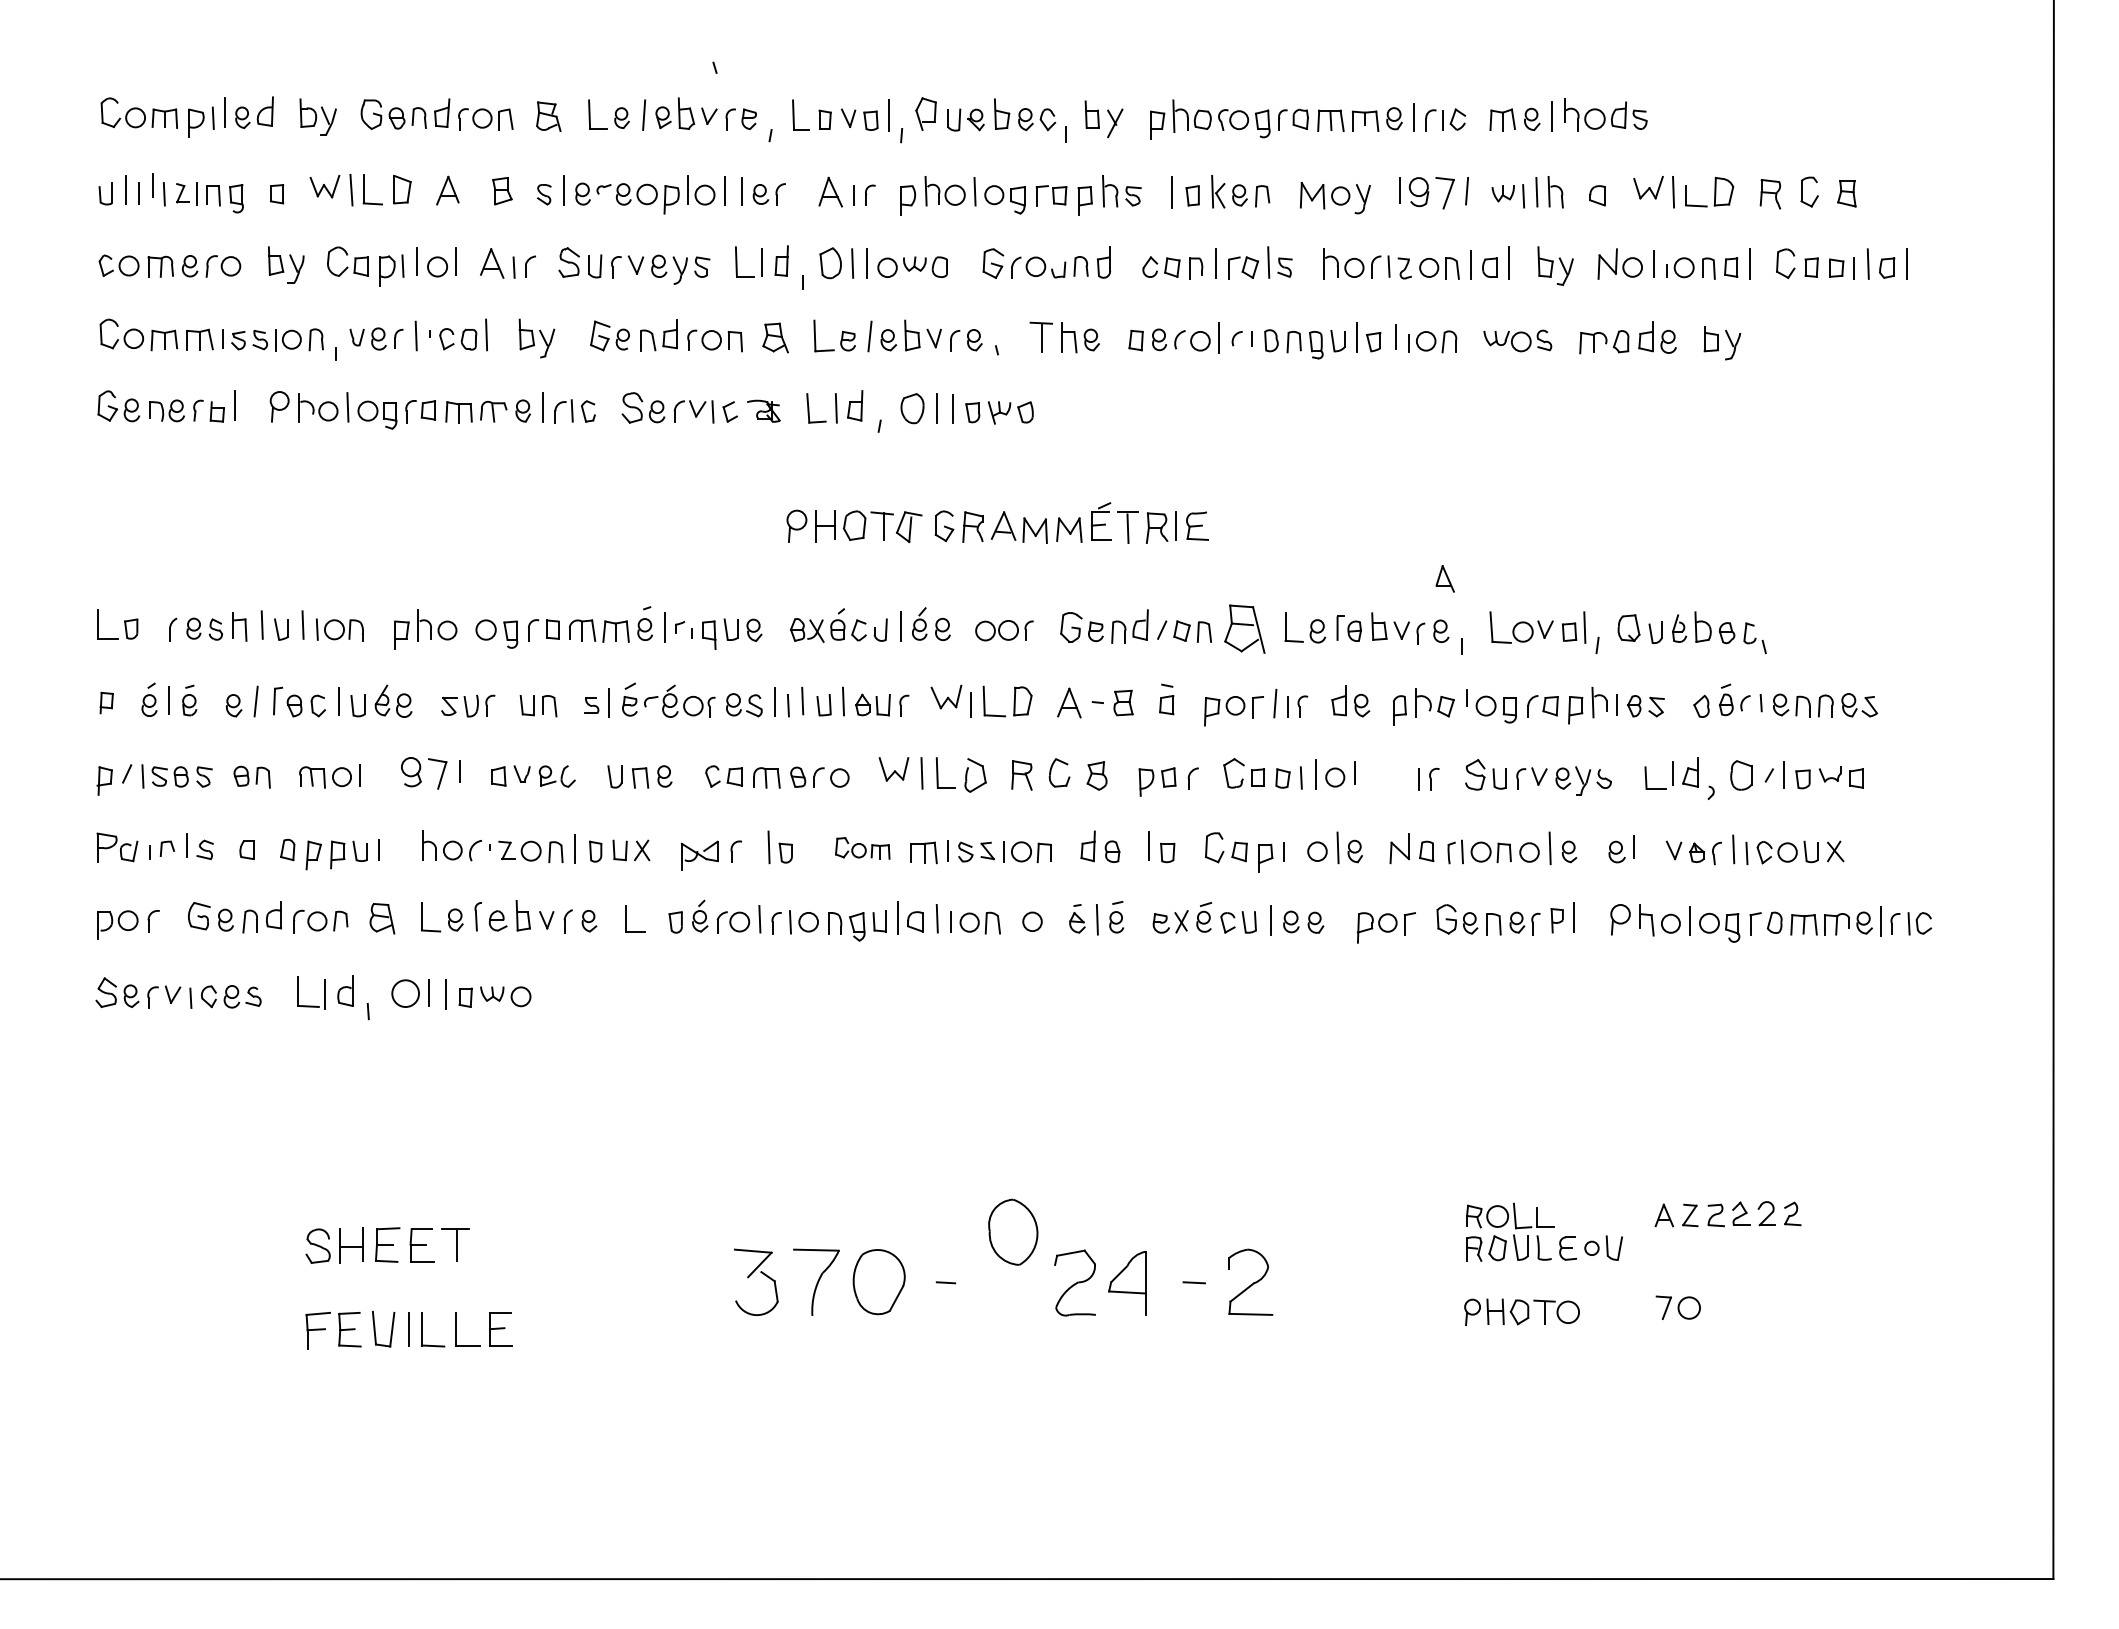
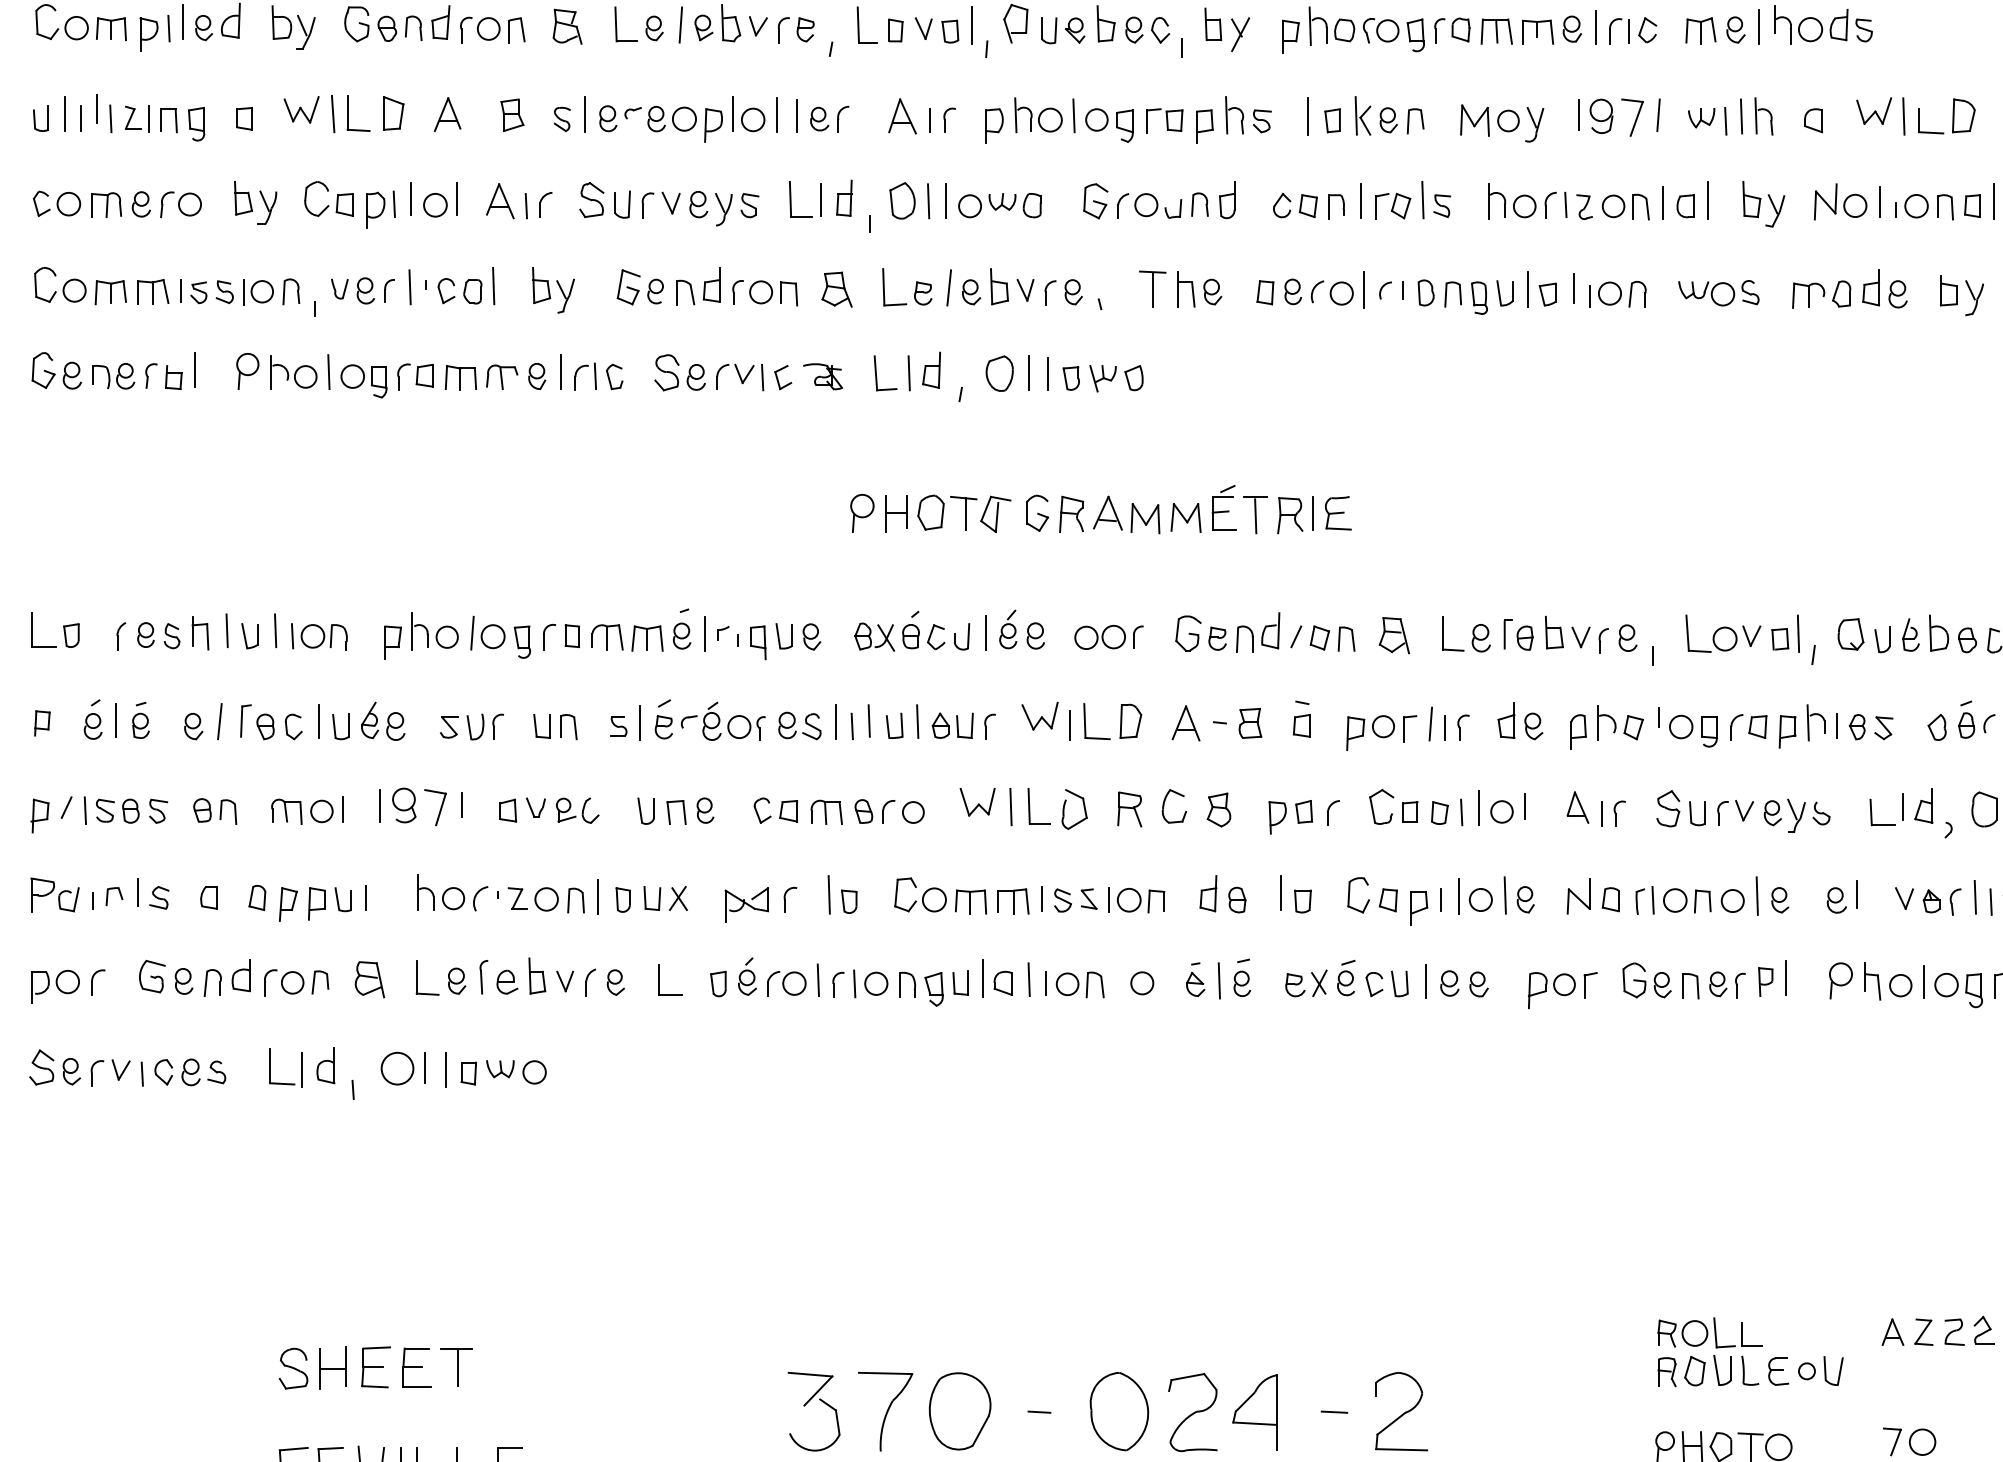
part: (1444, 578) -> (1577, 807), moved
line: (468, 626) -> (472, 632), added
part: (1244, 628) -> (1394, 634), size x0.62
line: (390, 772) -> (379, 805), added
part: (862, 848) -> (940, 896), size x1.43
line: (1298, 848) -> (1458, 896), added
part: (1013, 1231) -> (1119, 1410), moved

